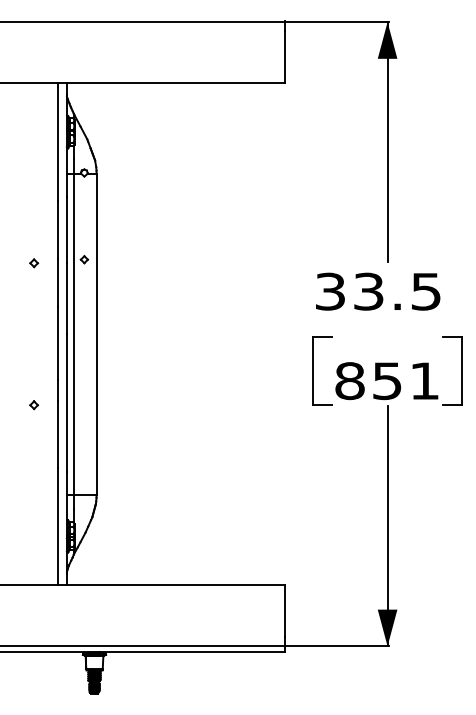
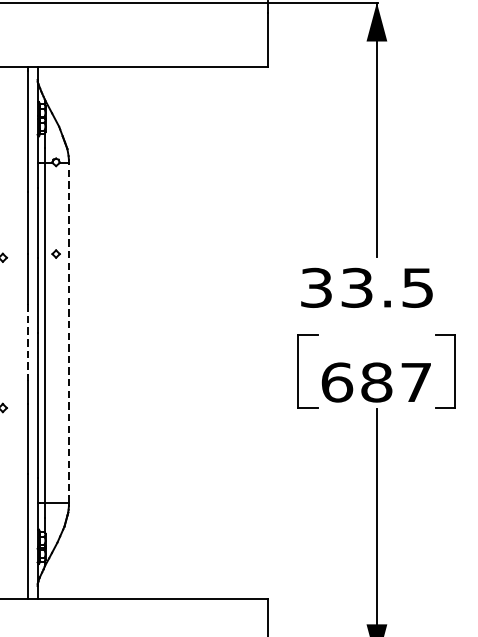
line: (96, 334) -> (68, 333), solid -> dashed
line: (57, 343) -> (27, 342), solid -> dashed
text: (386, 381) -> (375, 382), 851 -> 687

